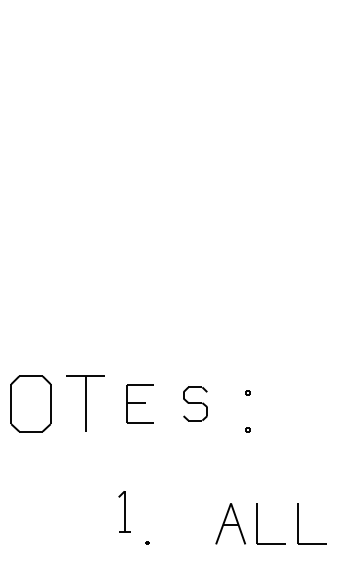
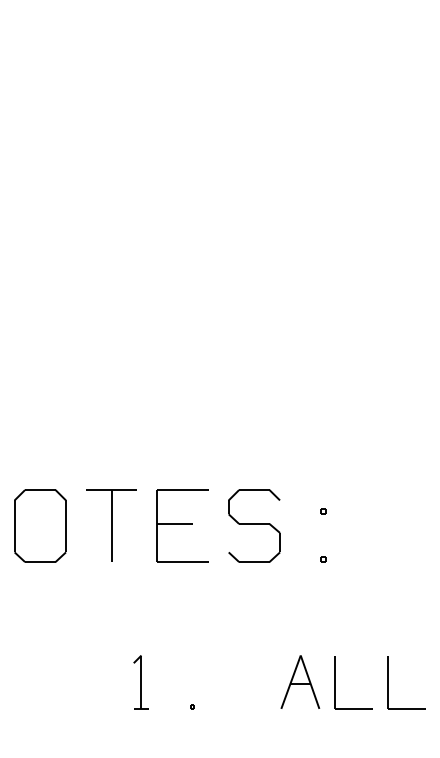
part: (139, 403) -> (181, 525), size x1.43
part: (195, 403) -> (254, 525), size x1.67
part: (124, 511) -> (141, 681), moved

